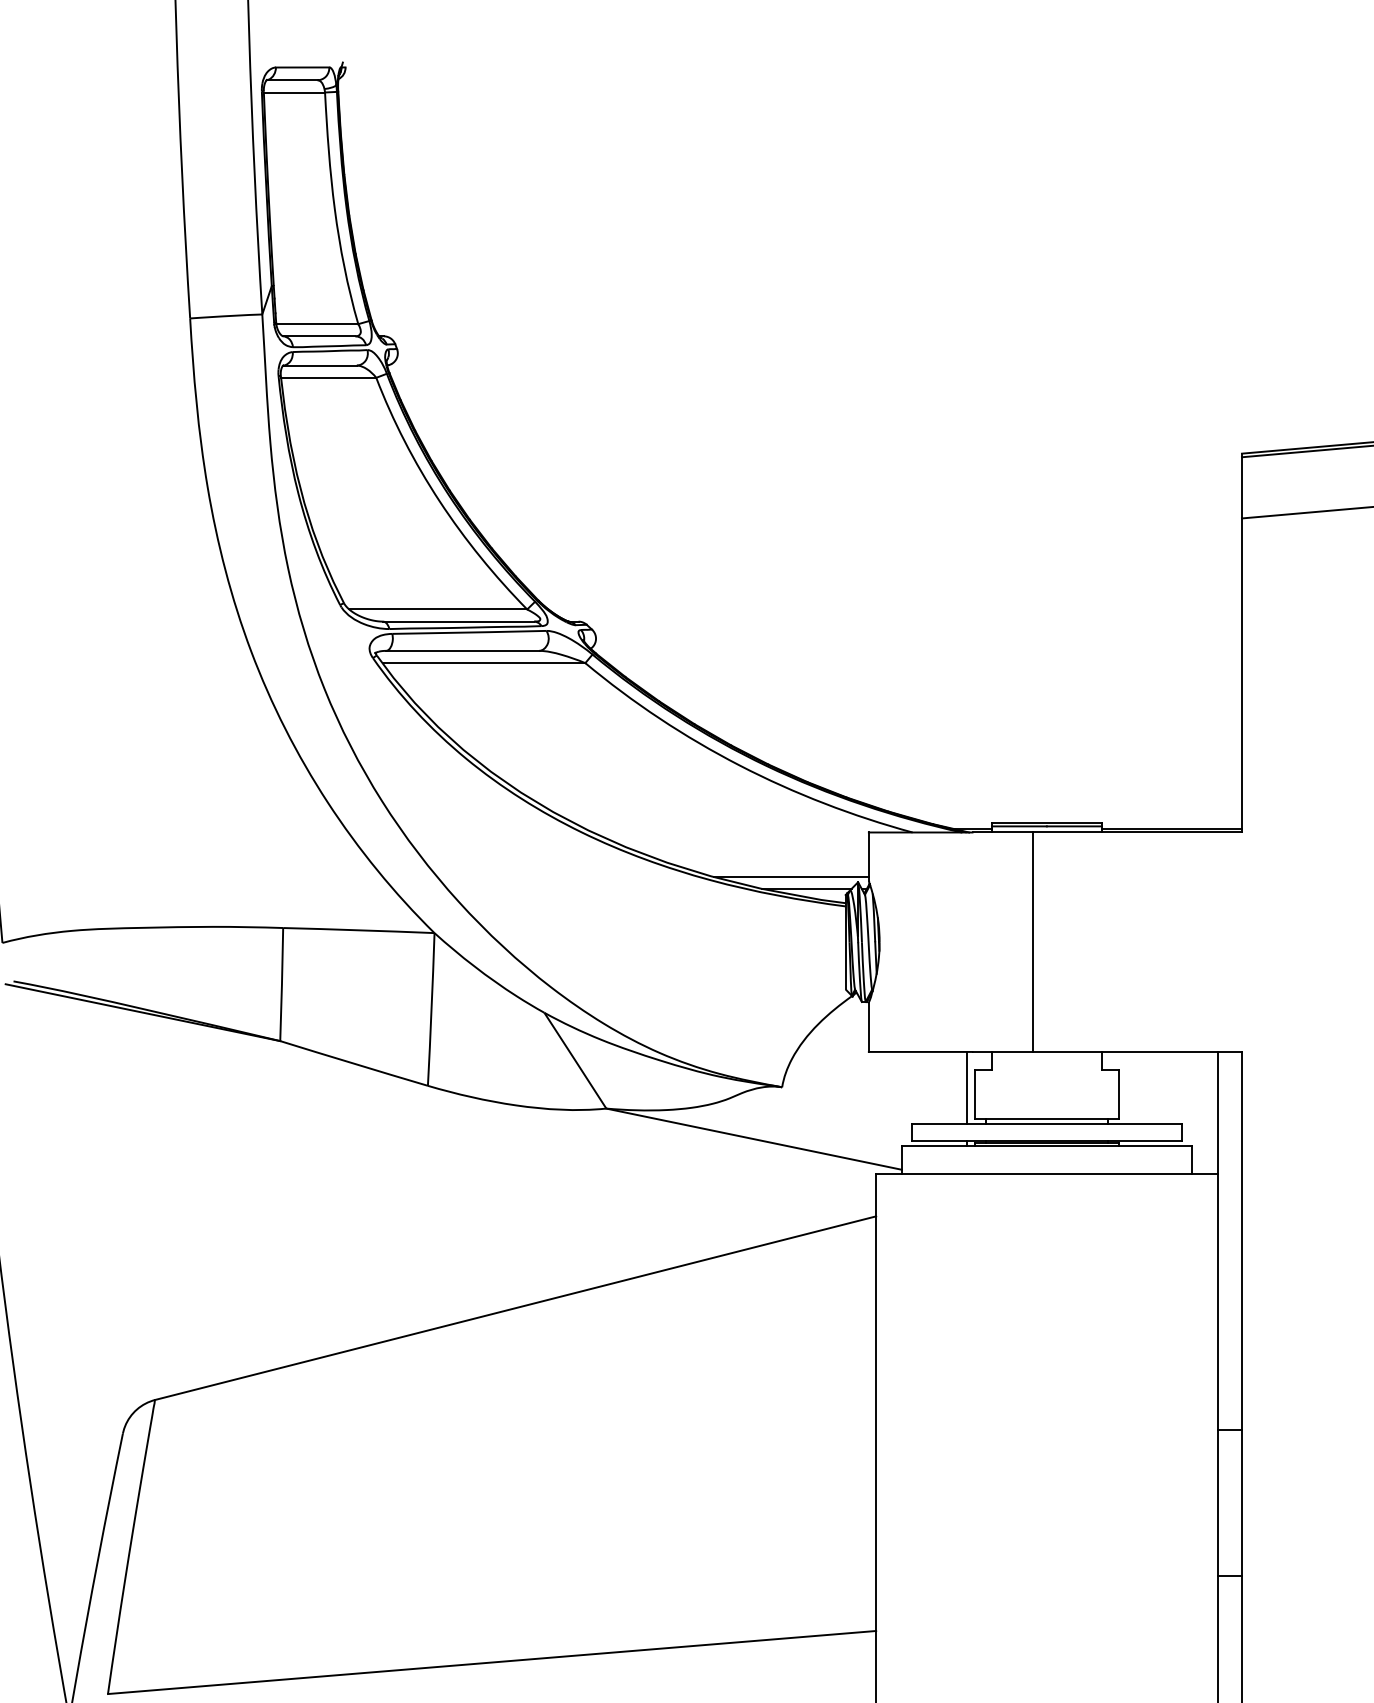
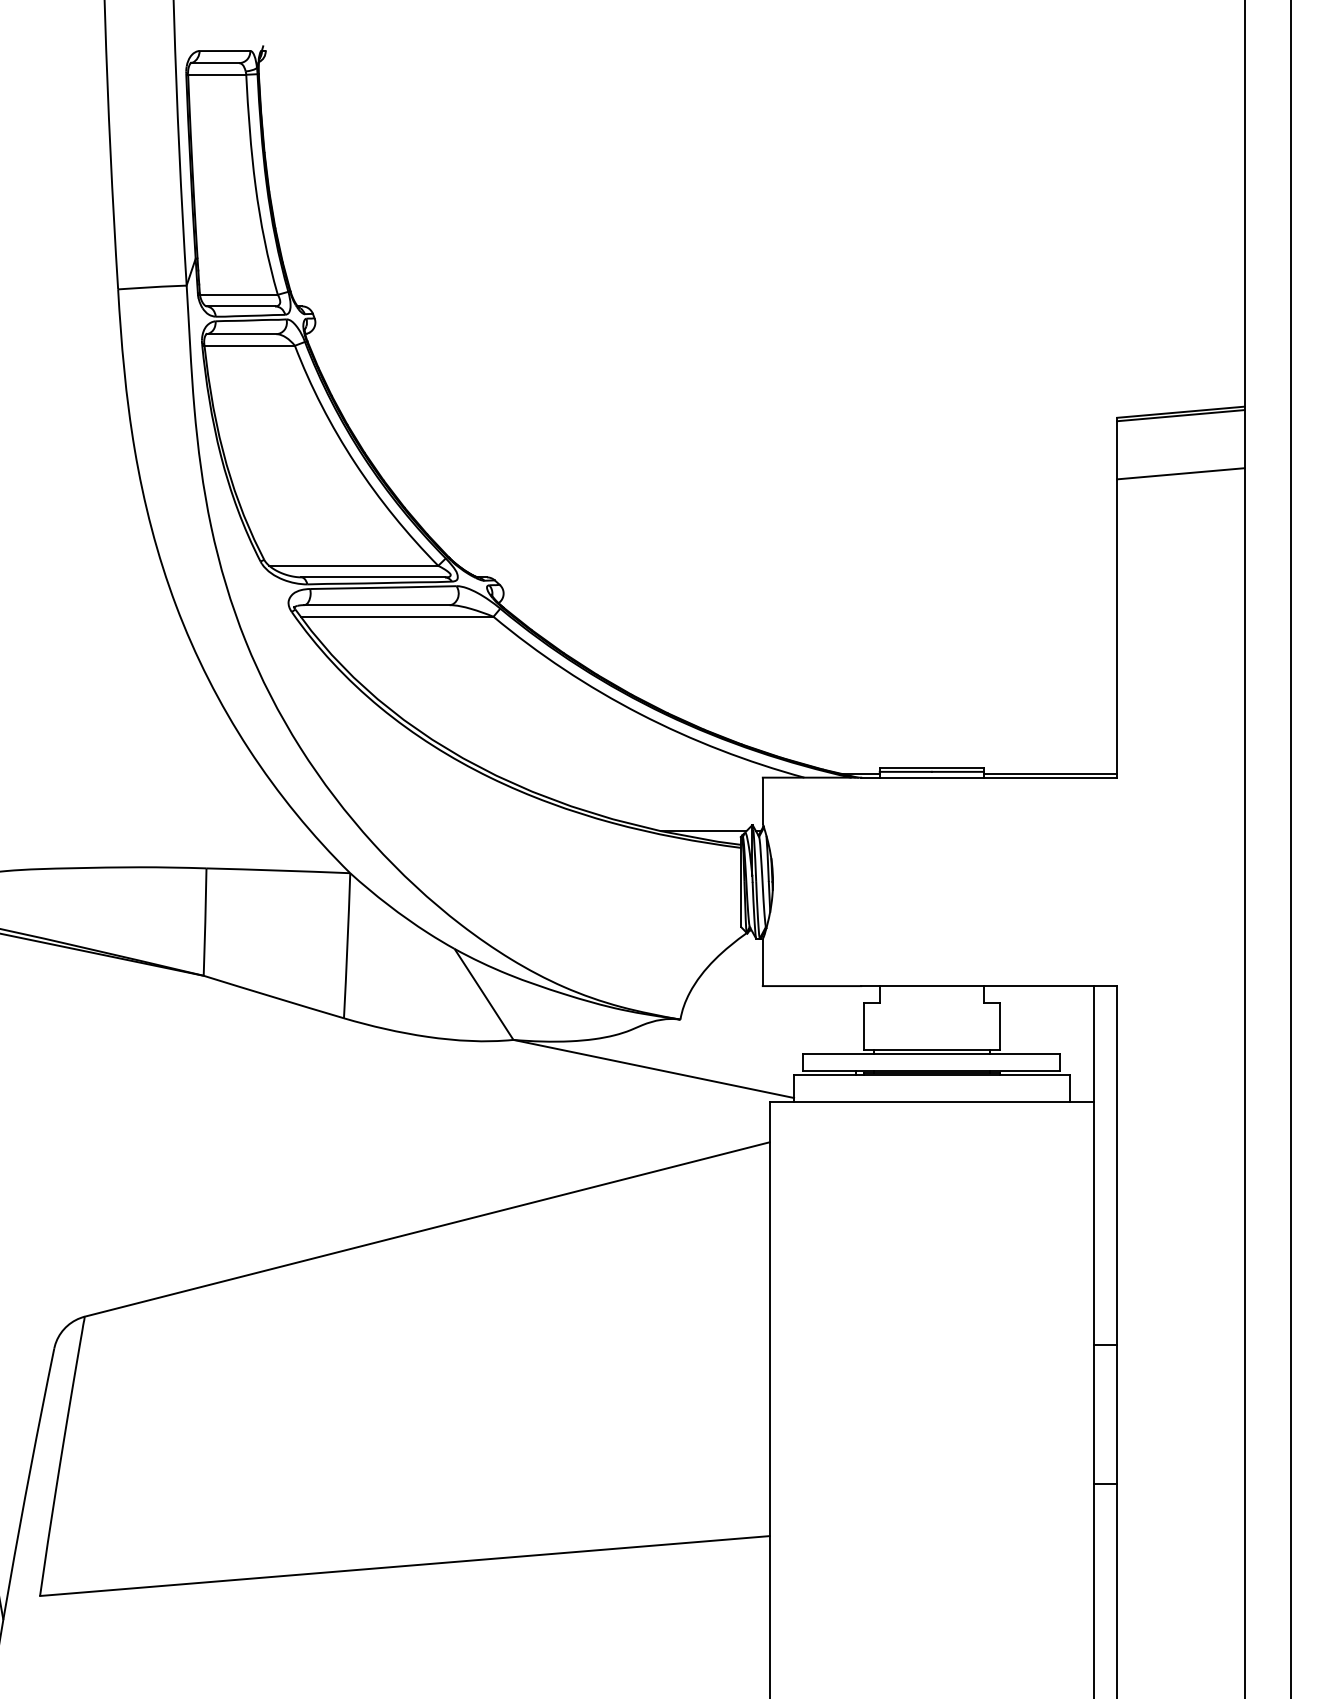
line: (790, 876) -> (688, 819), removed
line: (1032, 941) -> (918, 881), removed
line: (966, 1088) -> (855, 1020), removed

